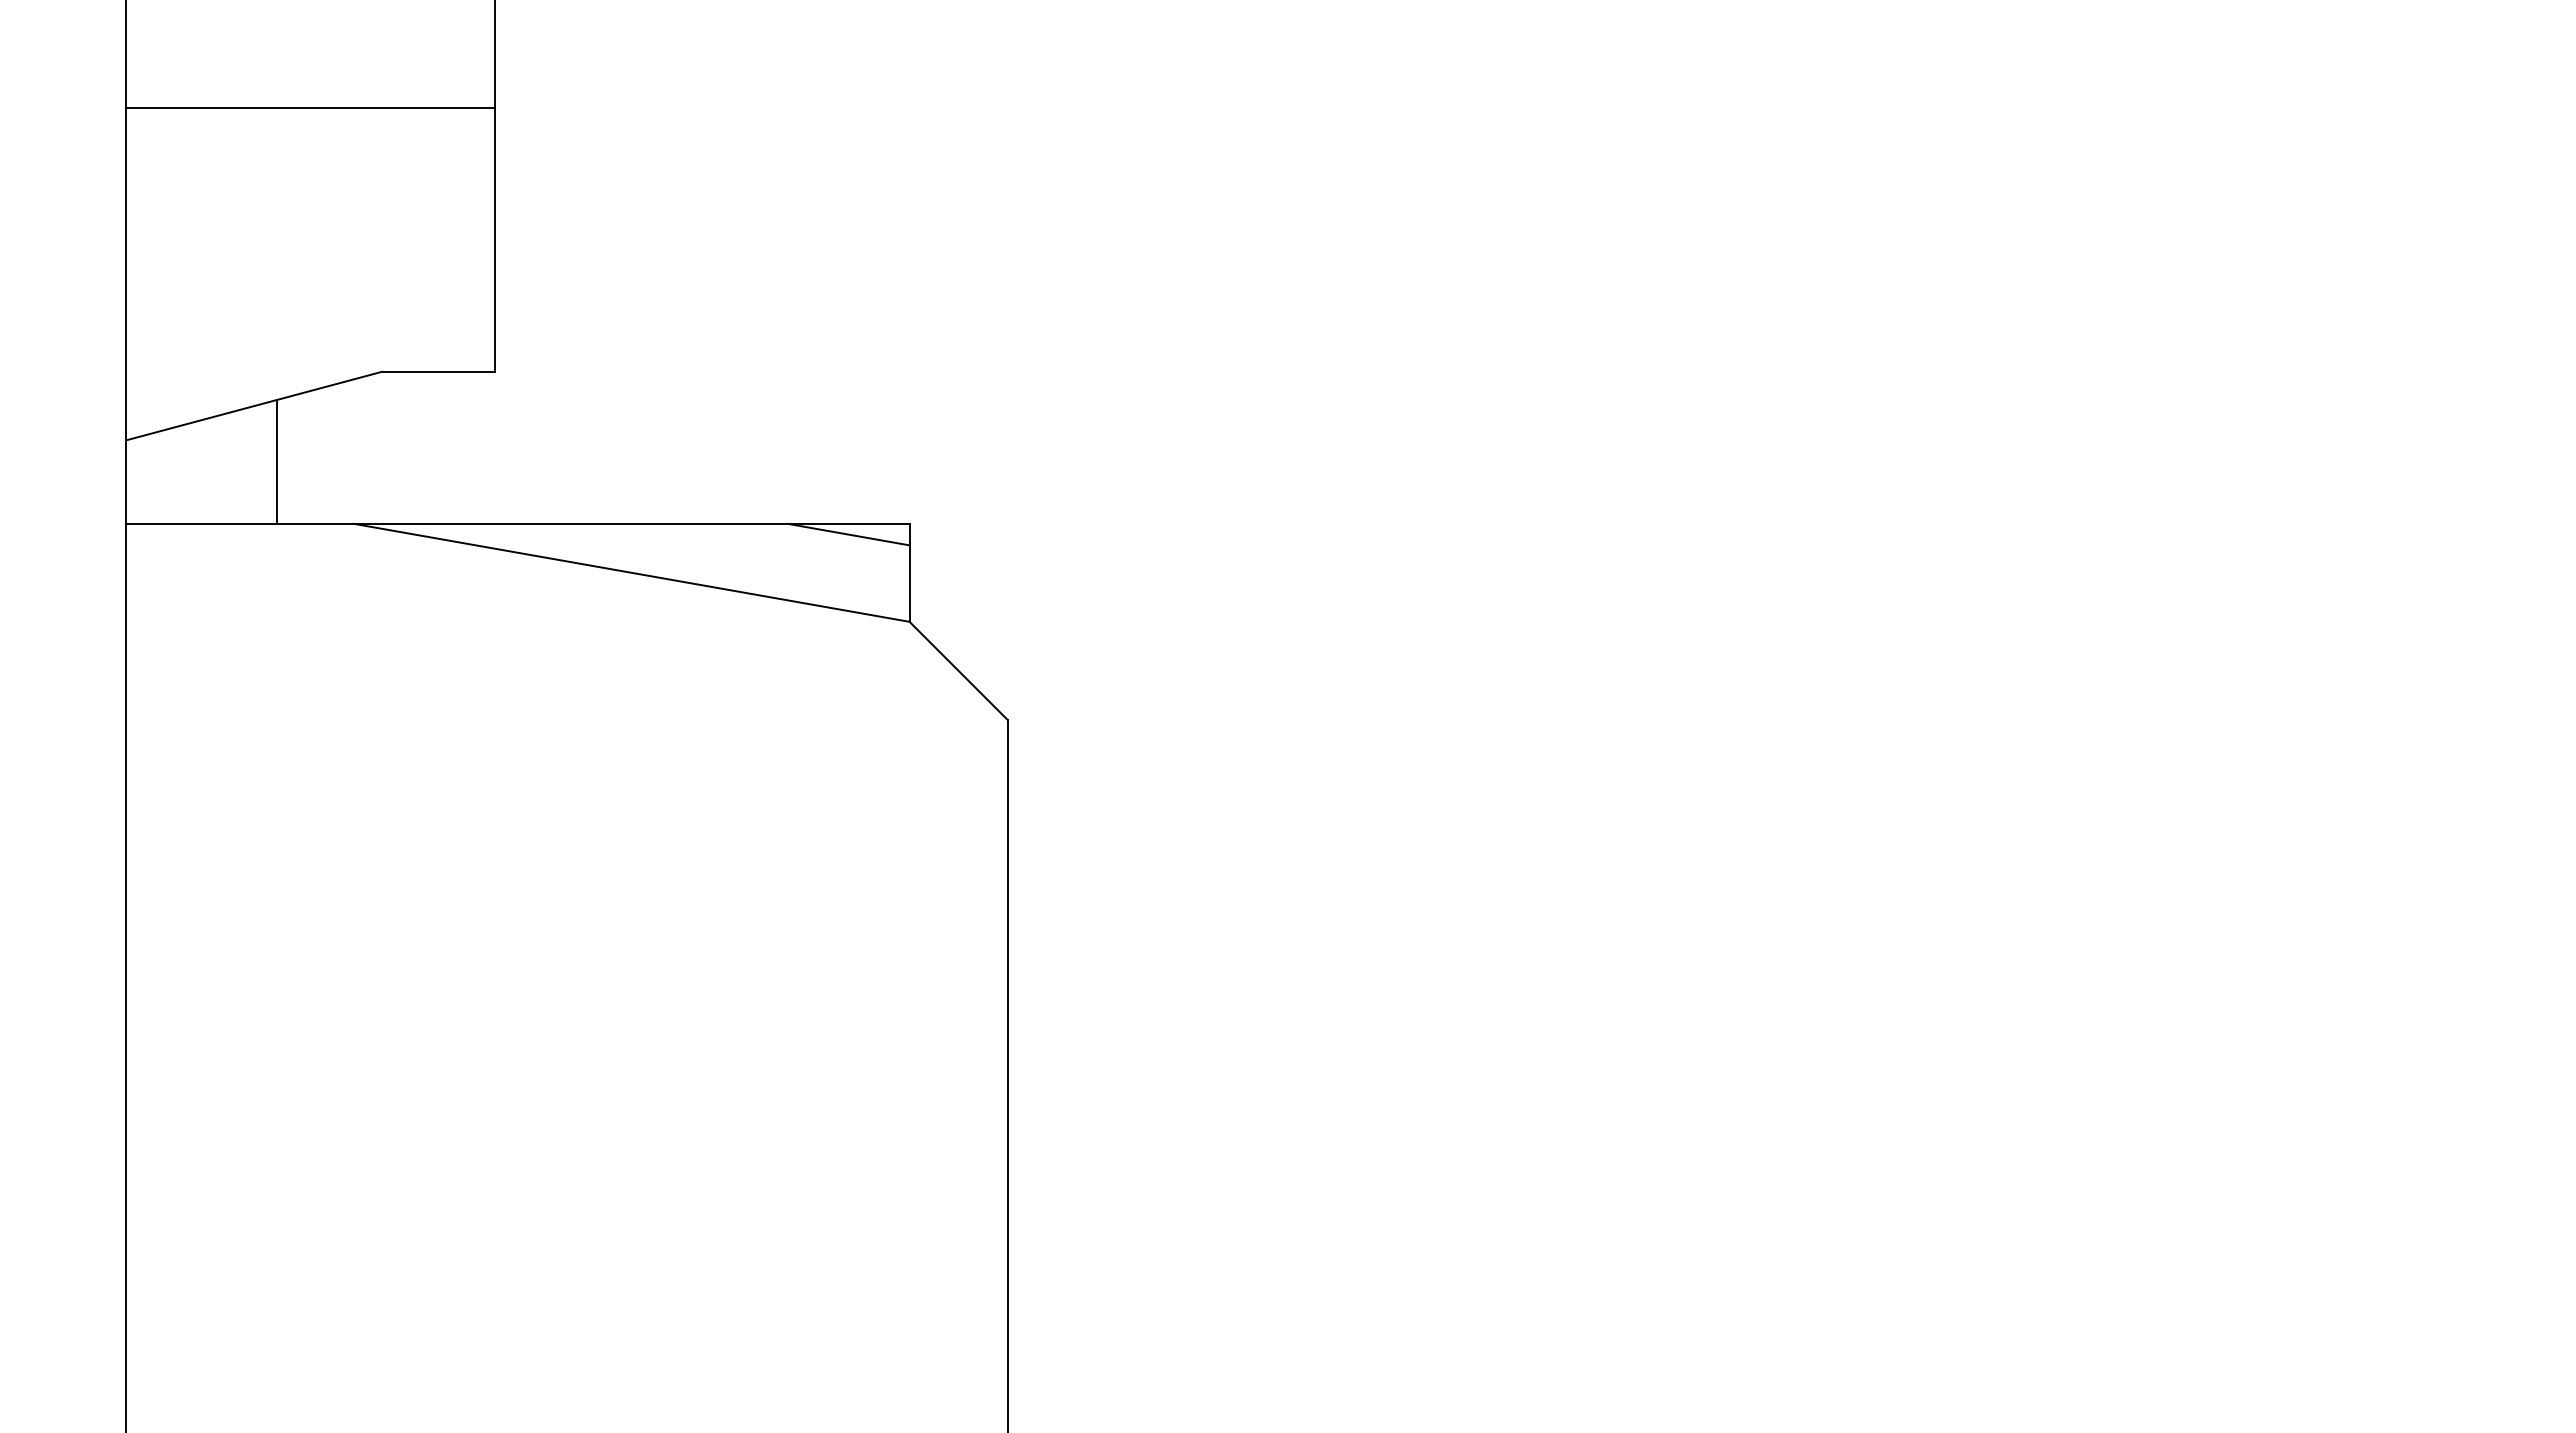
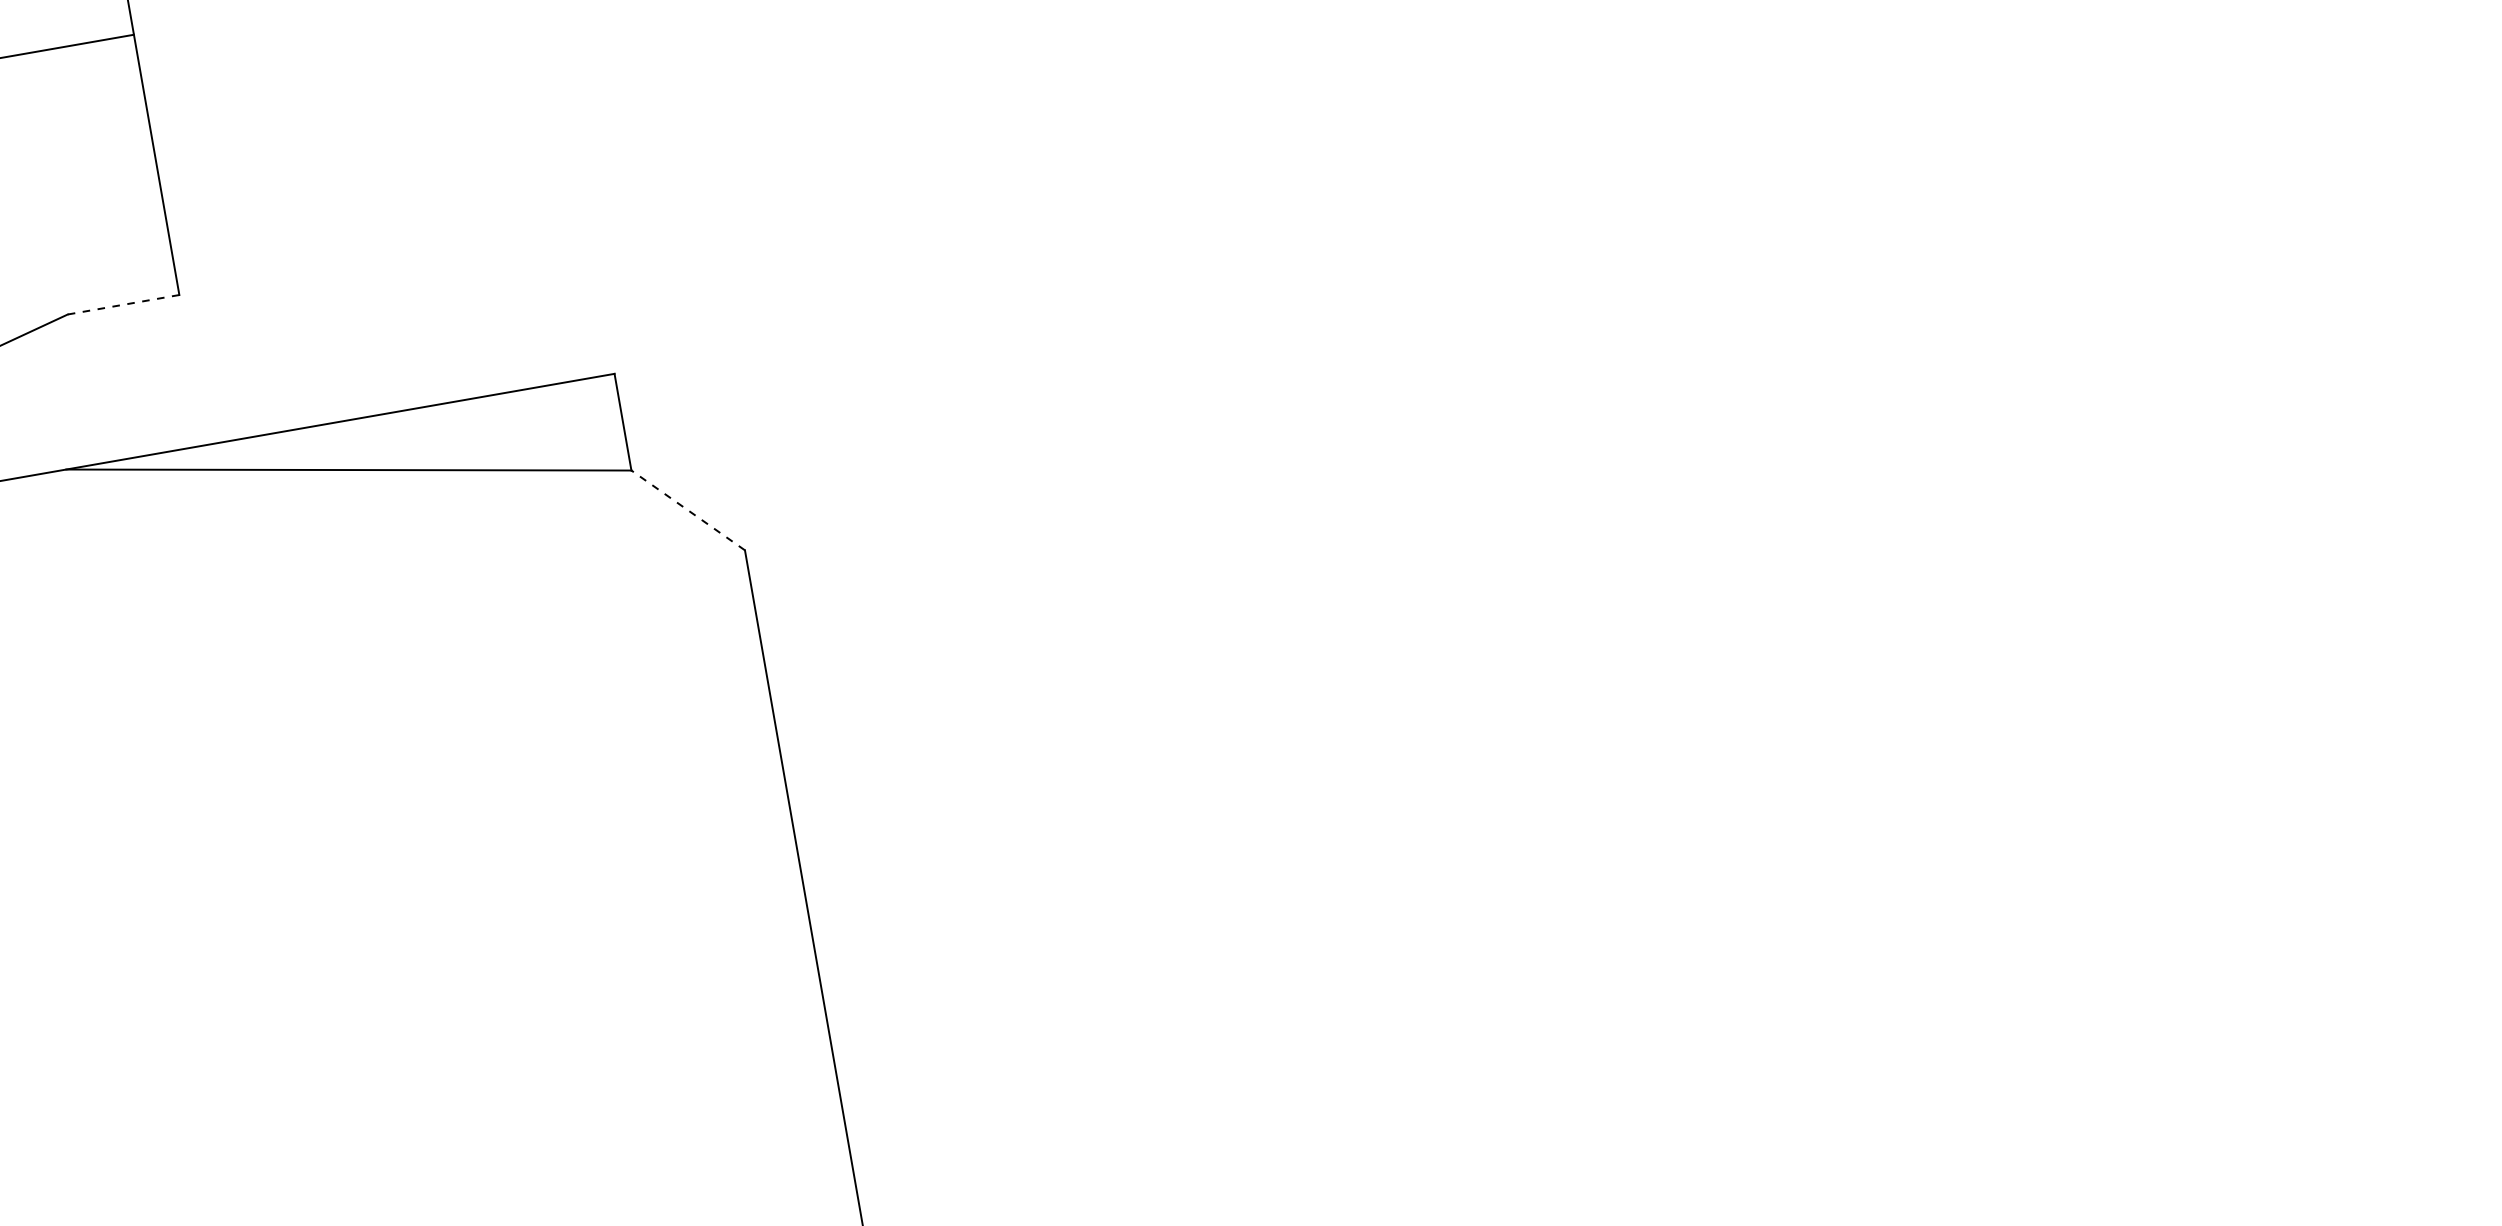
line: (439, 371) -> (124, 304), solid -> dashed
line: (848, 534) -> (556, 394), removed
line: (958, 670) -> (688, 510), solid -> dashed

